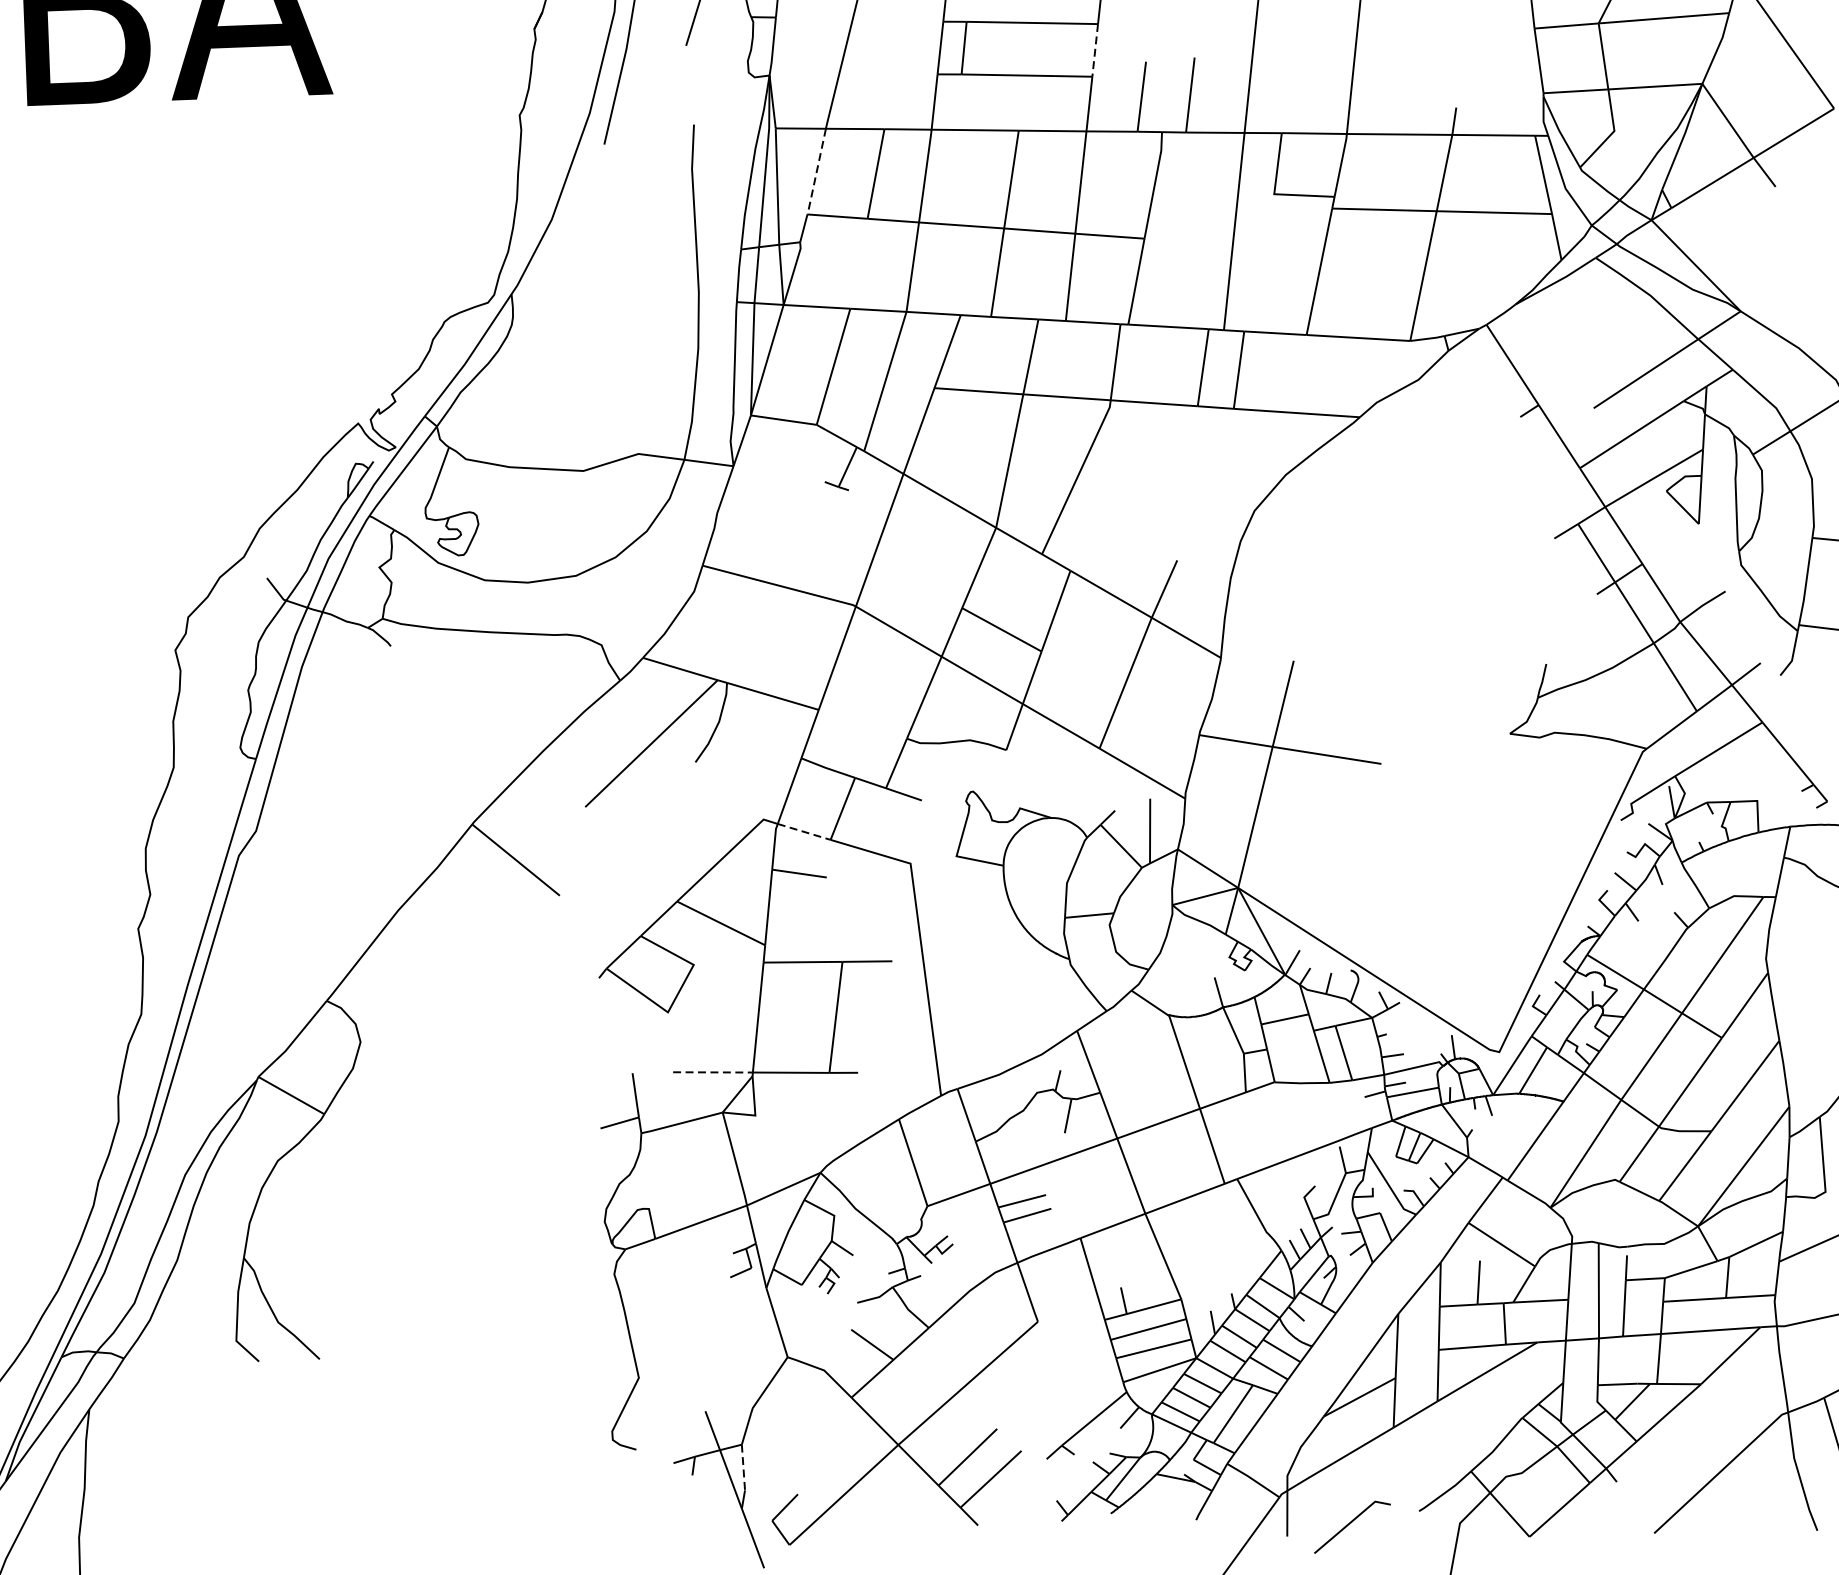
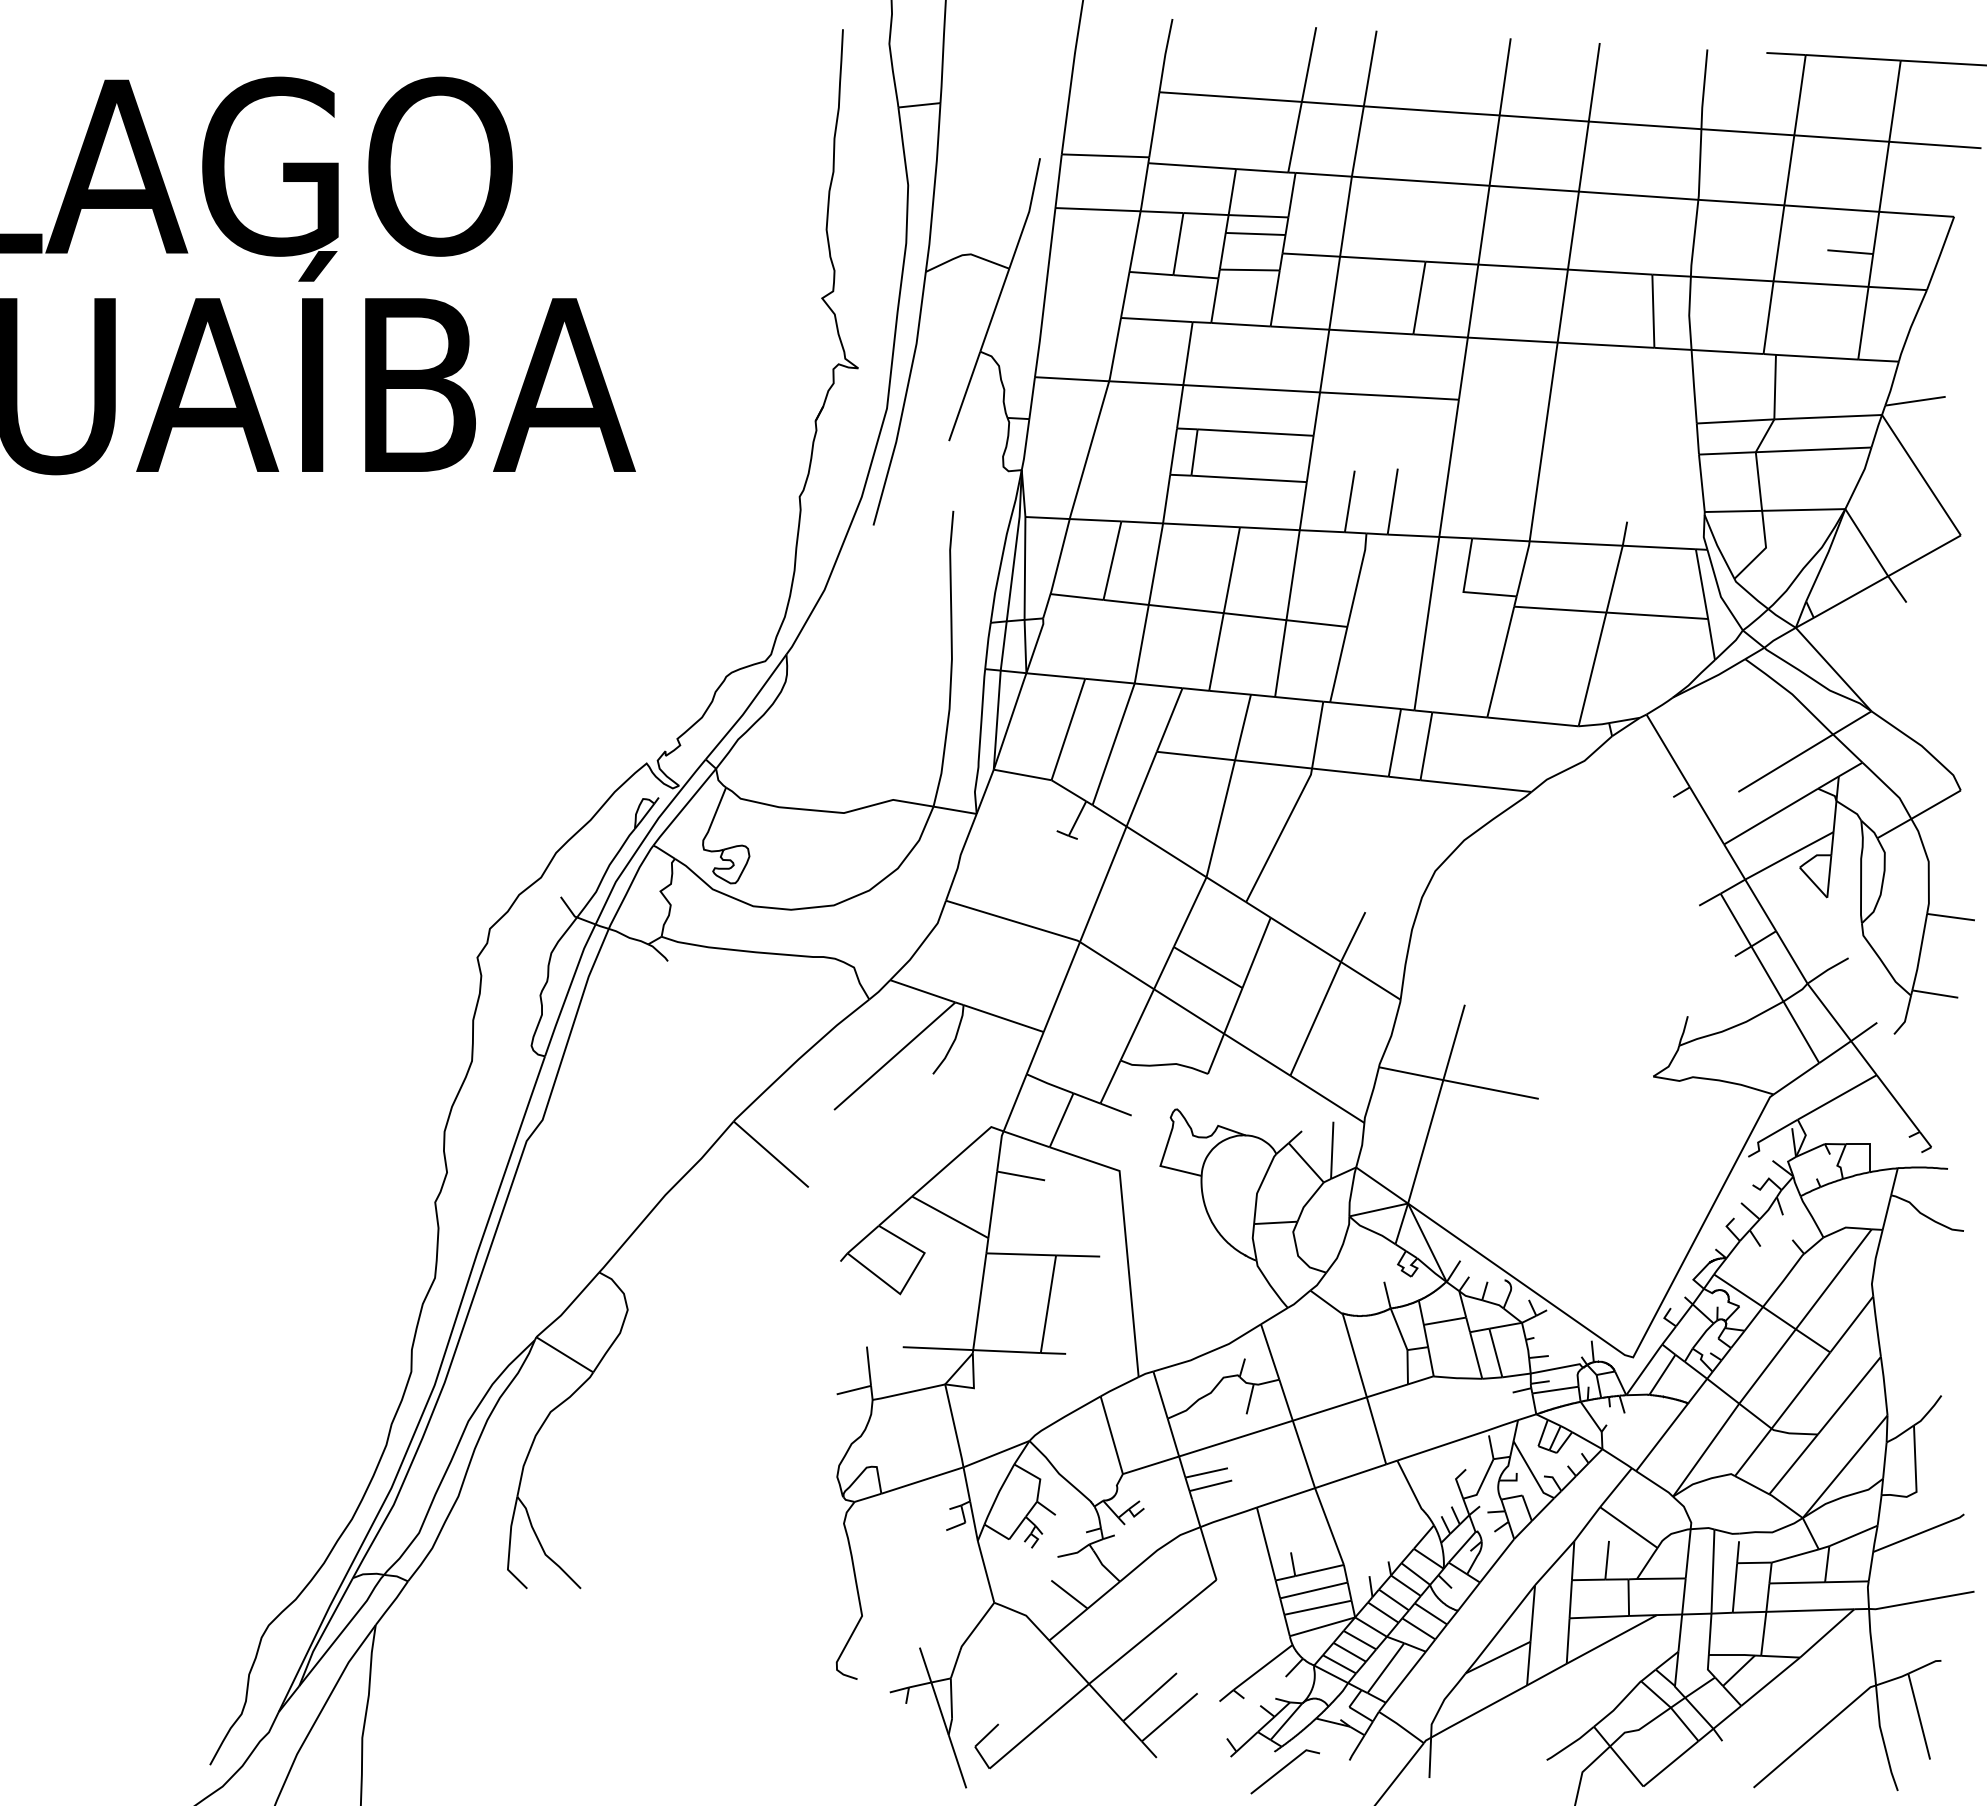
line: (1095, 51) -> (1310, 459), dashed -> solid
line: (816, 172) -> (1059, 557), dashed -> solid
line: (805, 832) -> (1027, 1139), dashed -> solid
line: (713, 1072) -> (938, 1348), dashed -> solid
line: (743, 1468) -> (951, 1699), dashed -> solid
line: (1350, 1524) -> (1283, 1769), moved

